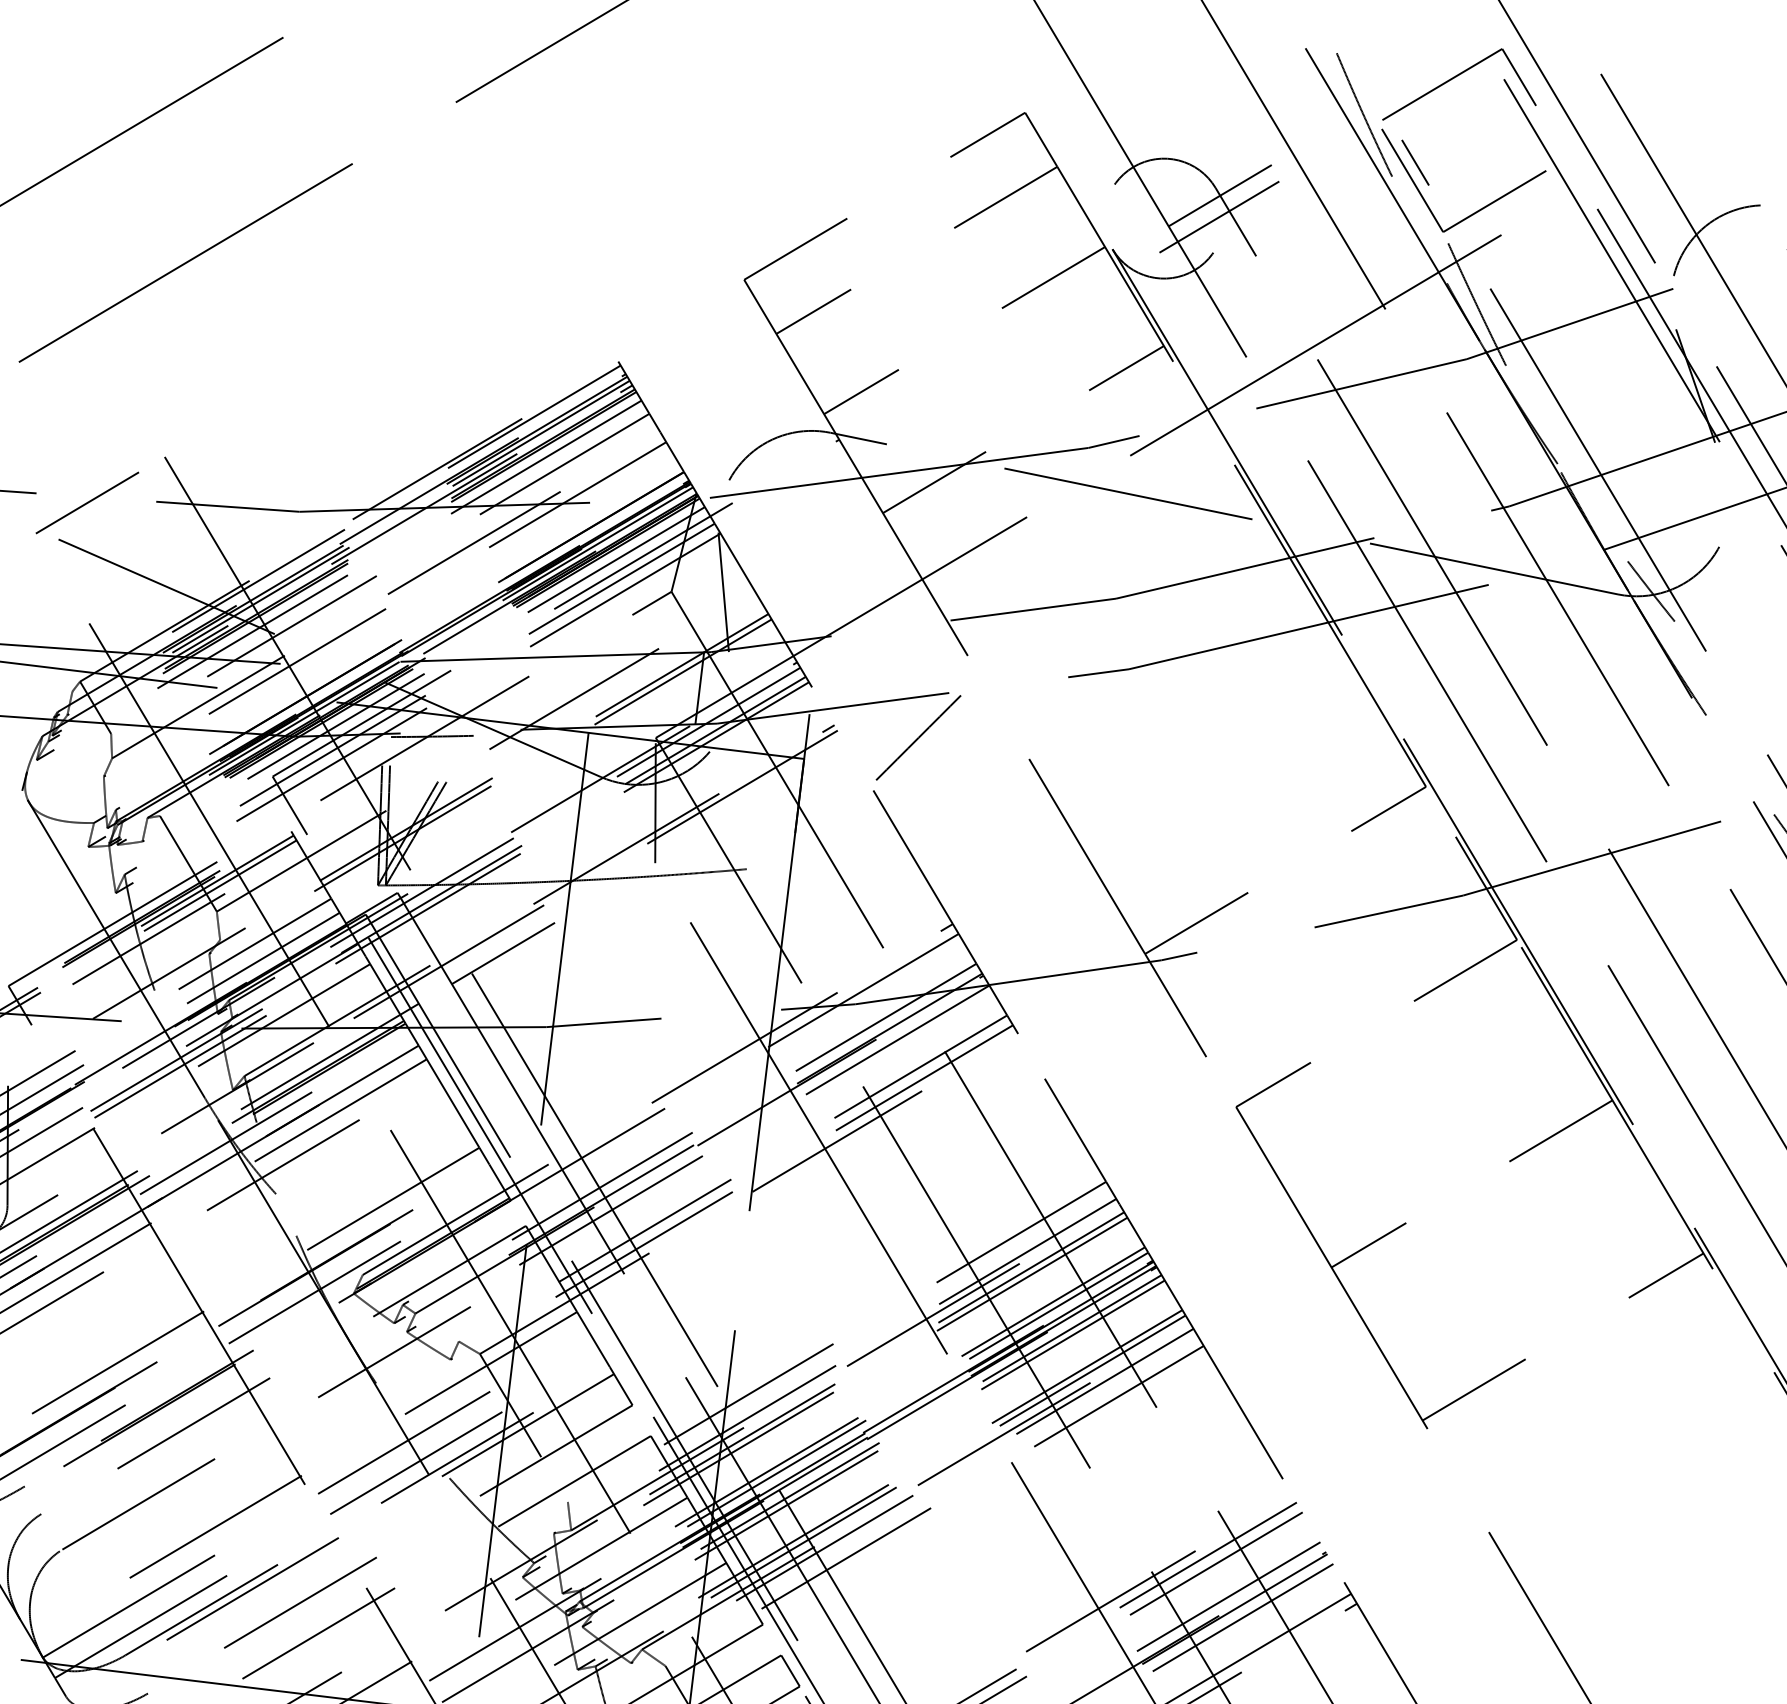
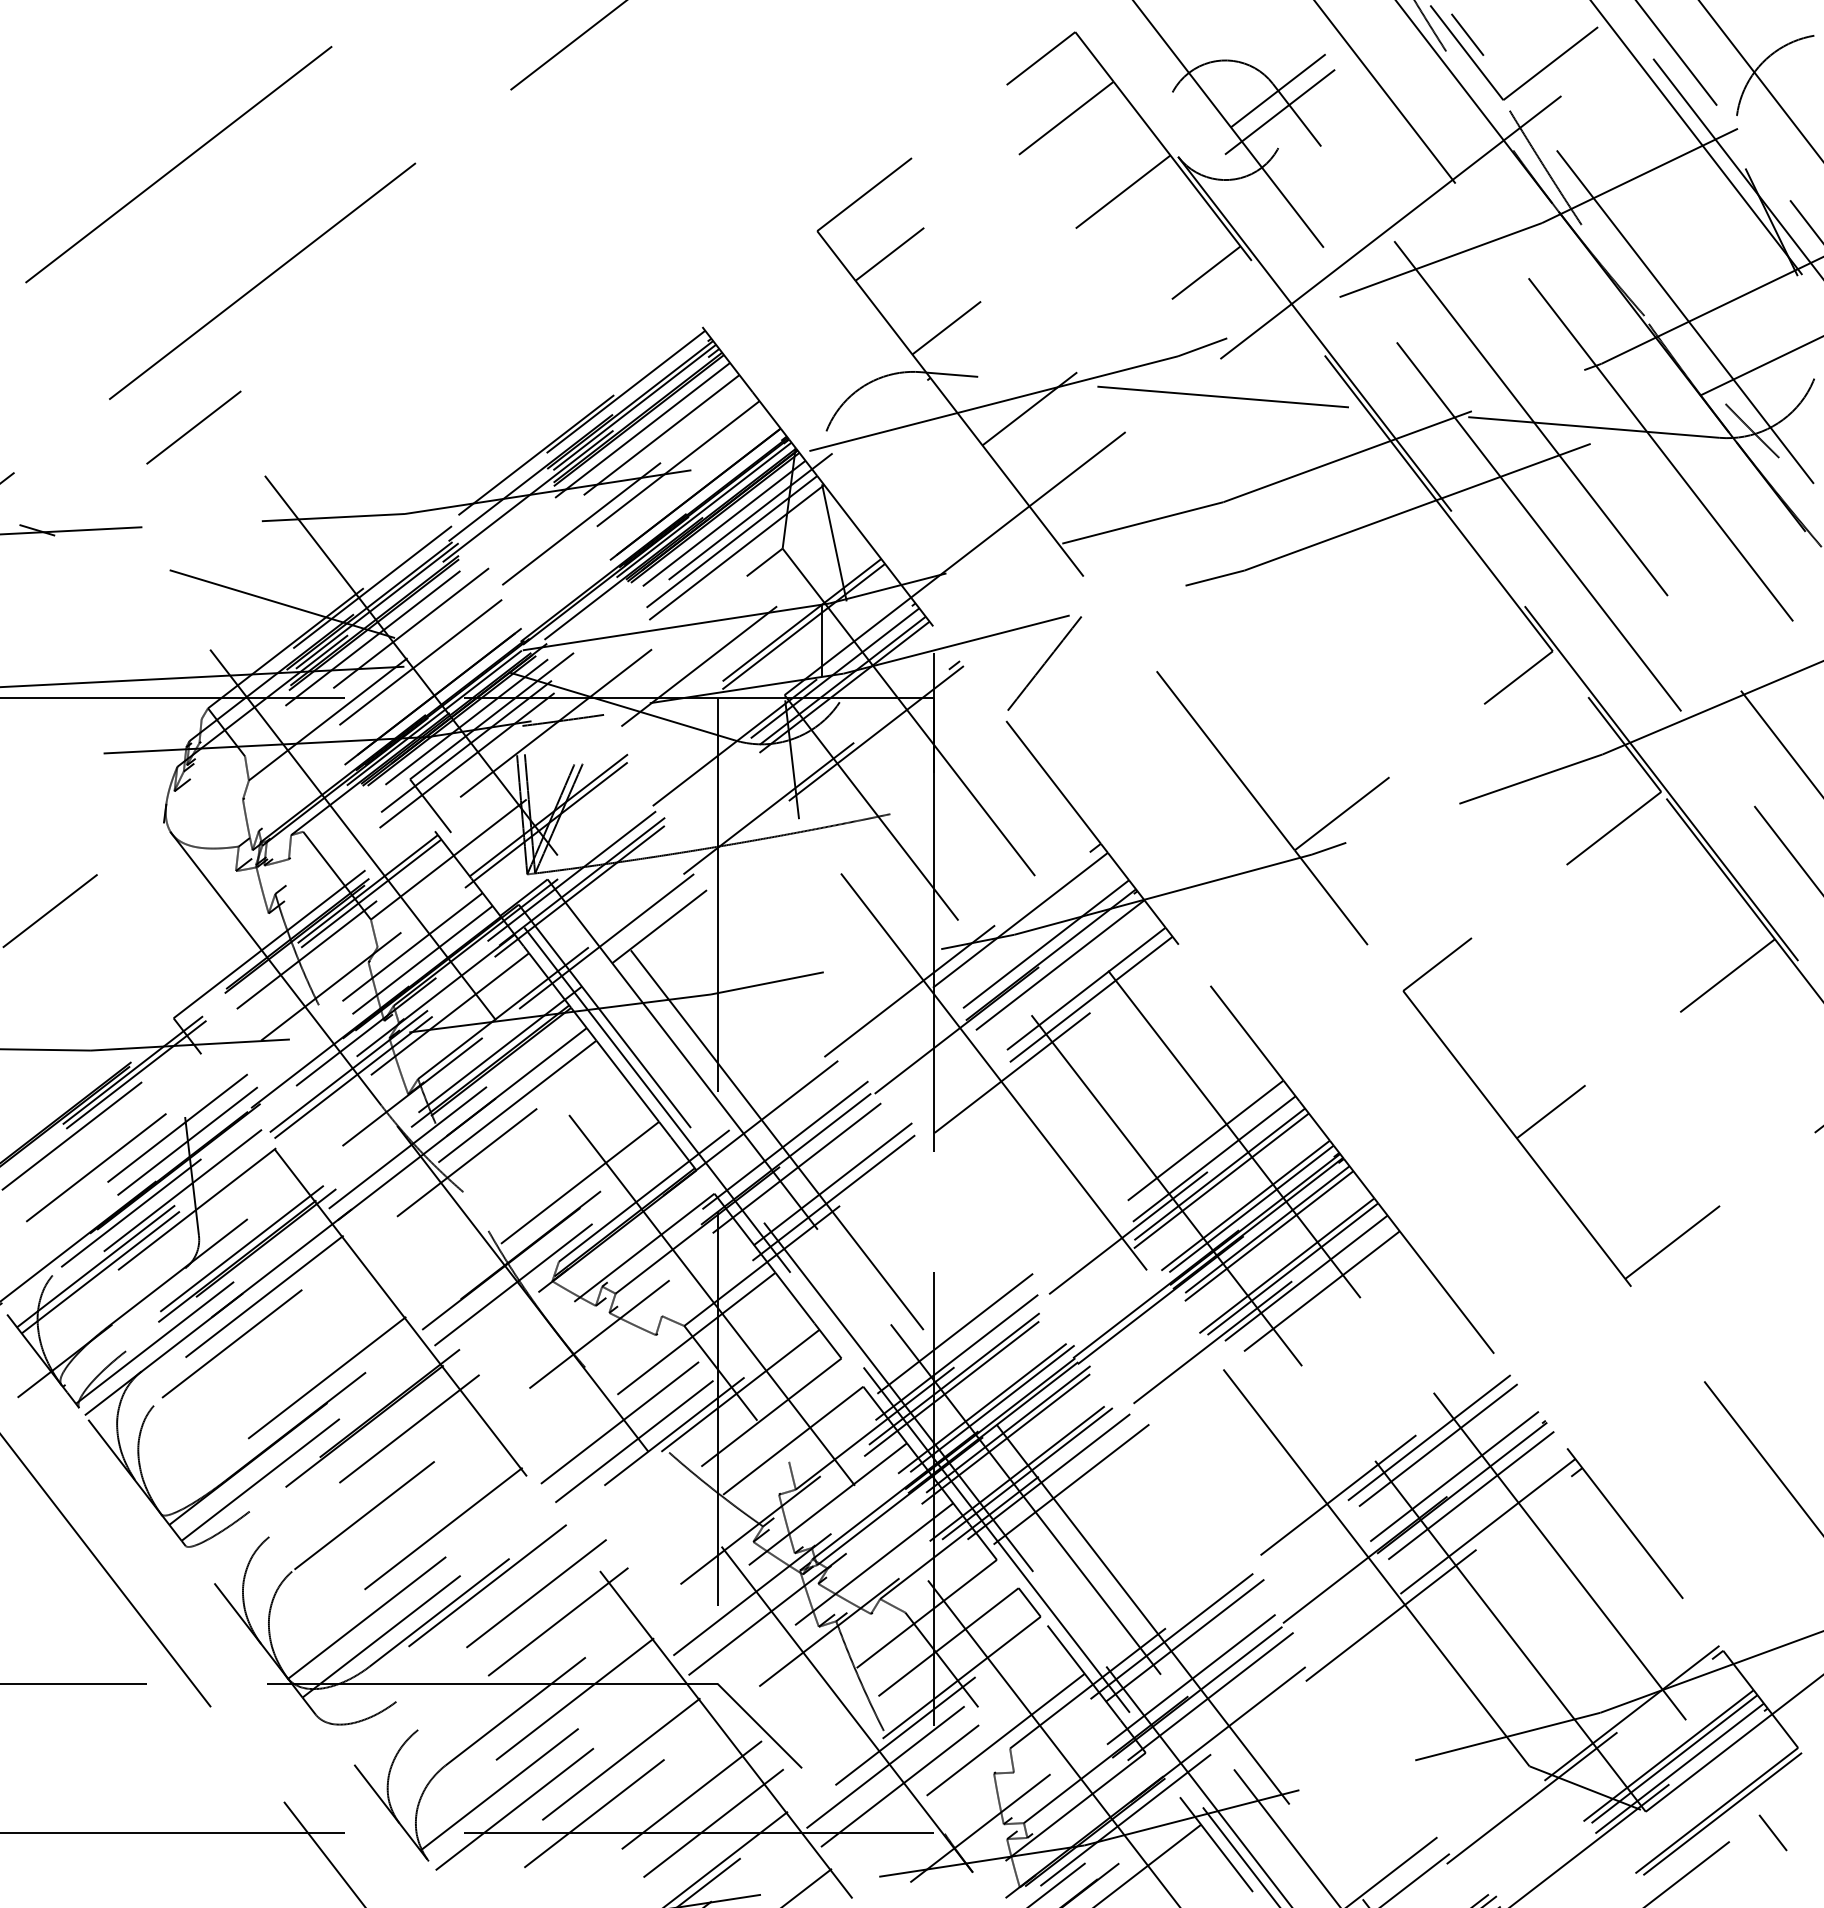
line: (87, 502) -> (193, 427), moved

